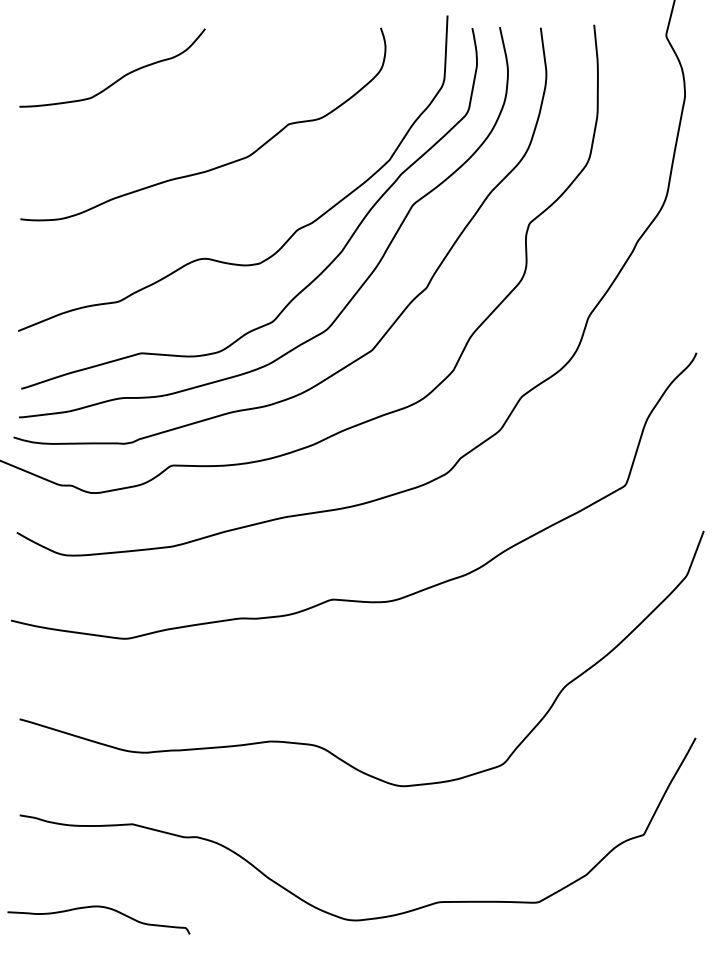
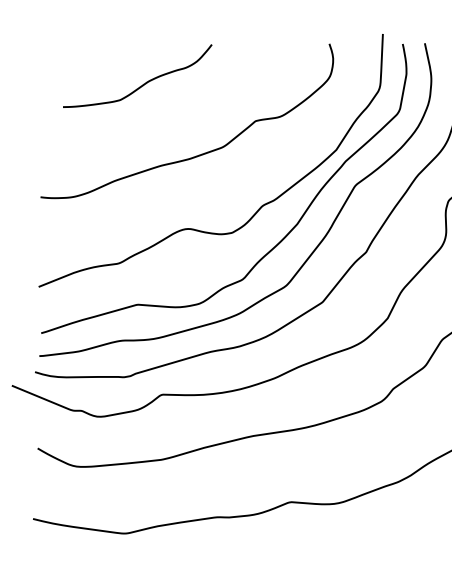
curve: (120, 77) -> (144, 83), moved

